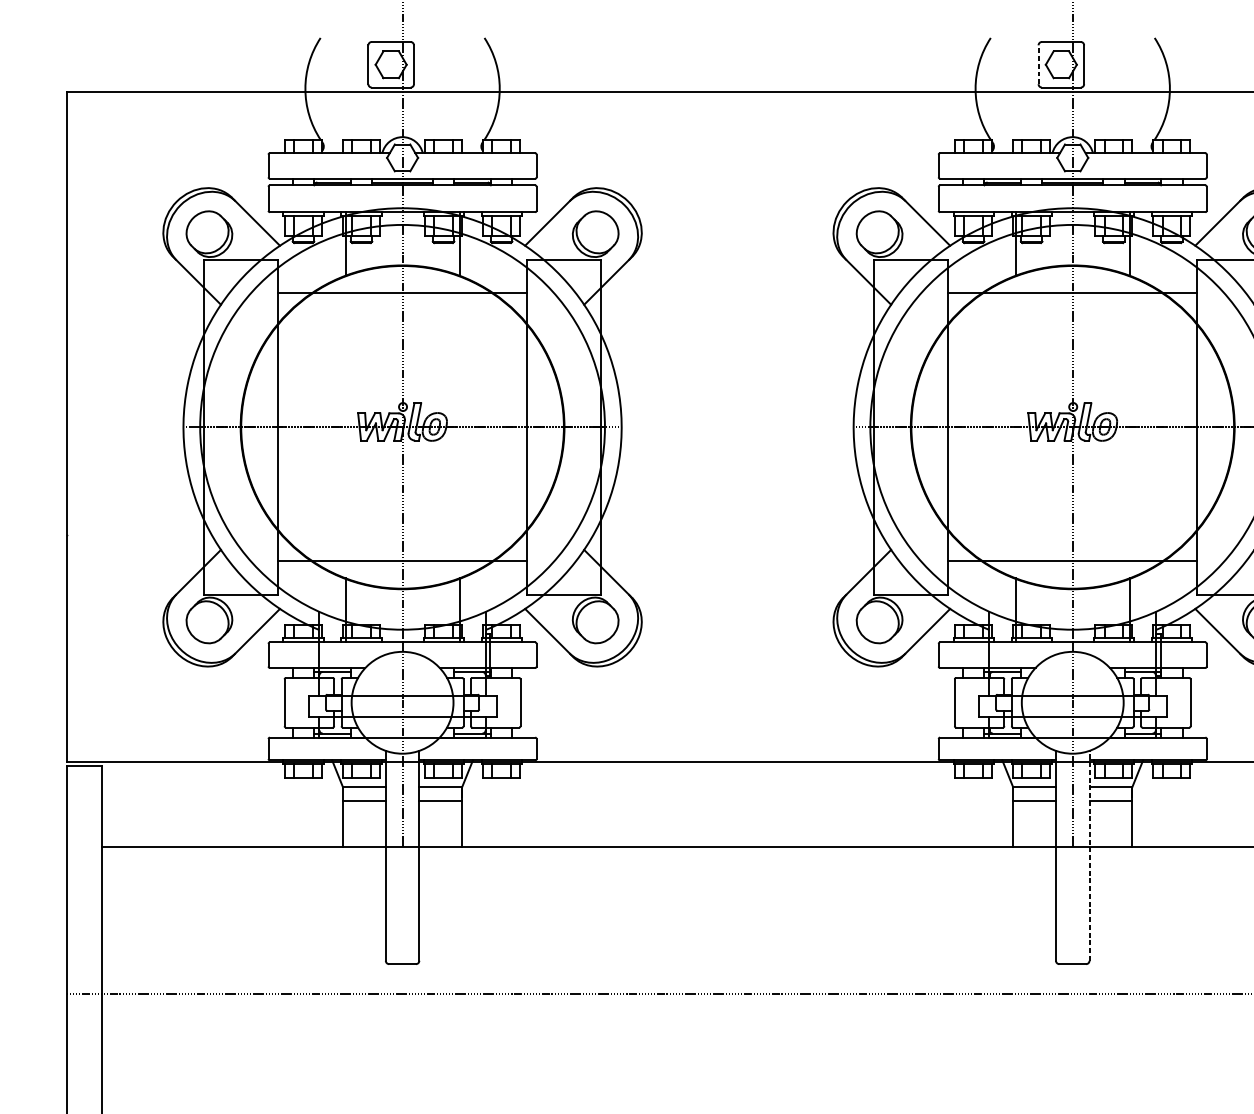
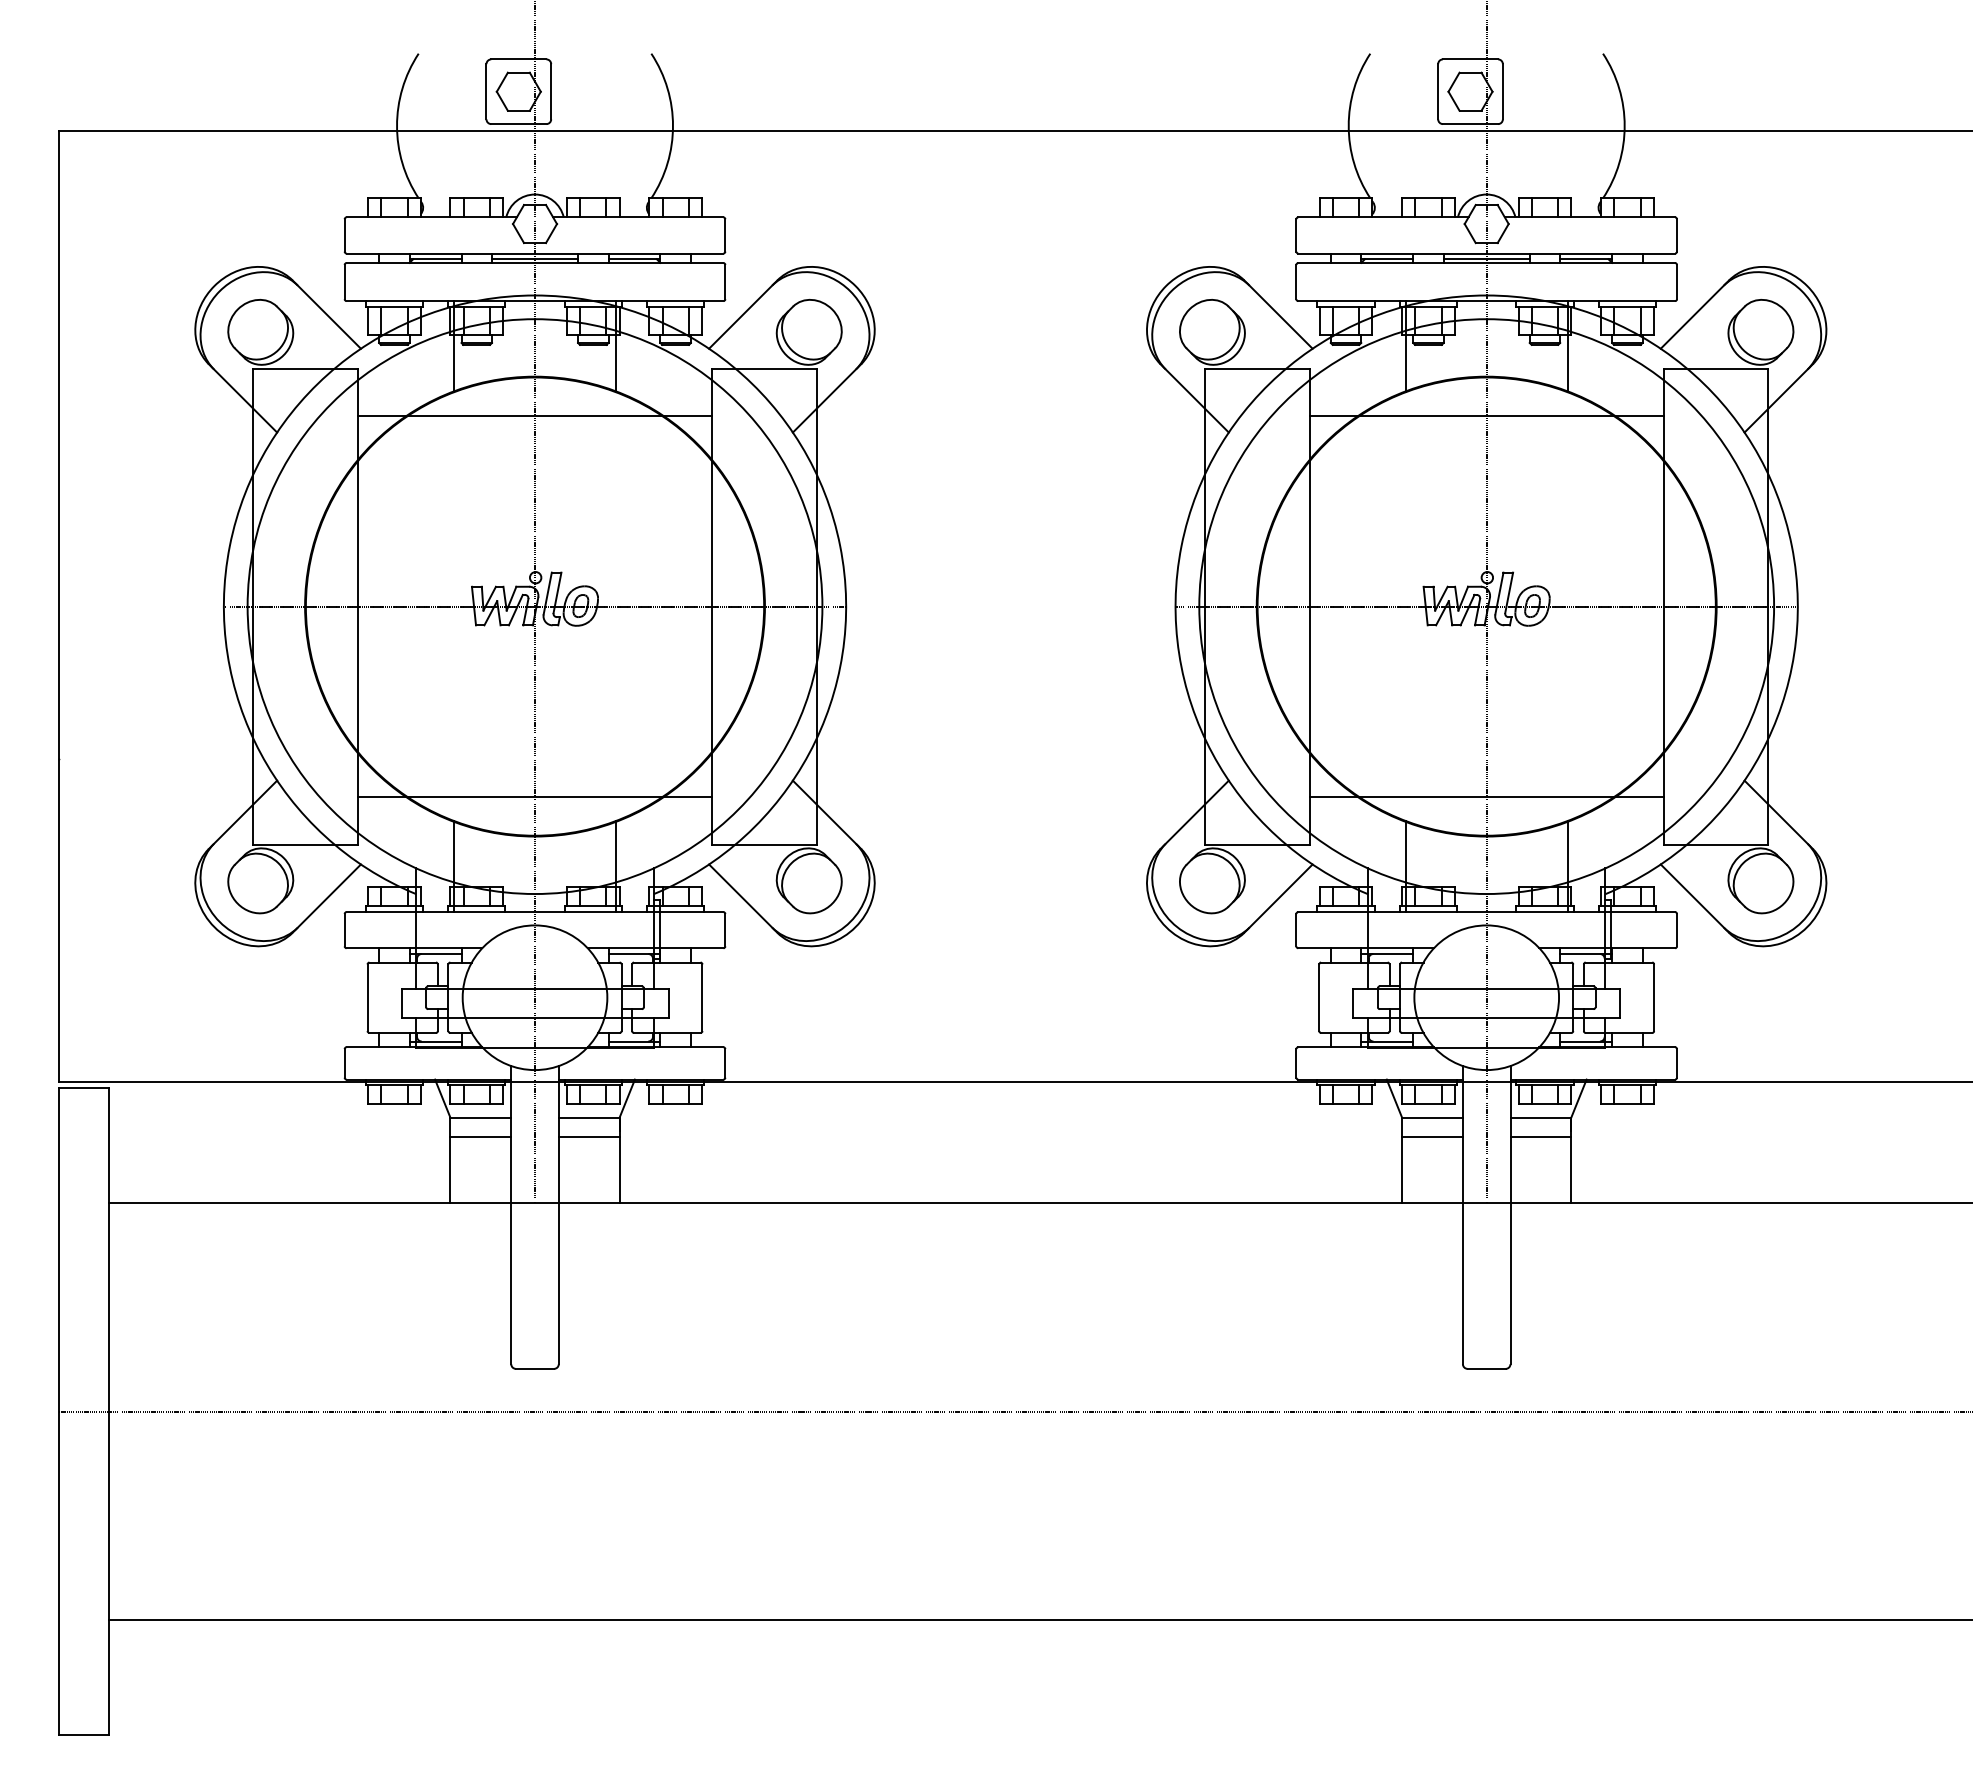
line: (1038, 64) -> (1438, 91), dashed -> solid
line: (1089, 855) -> (1510, 1214), dashed -> solid

